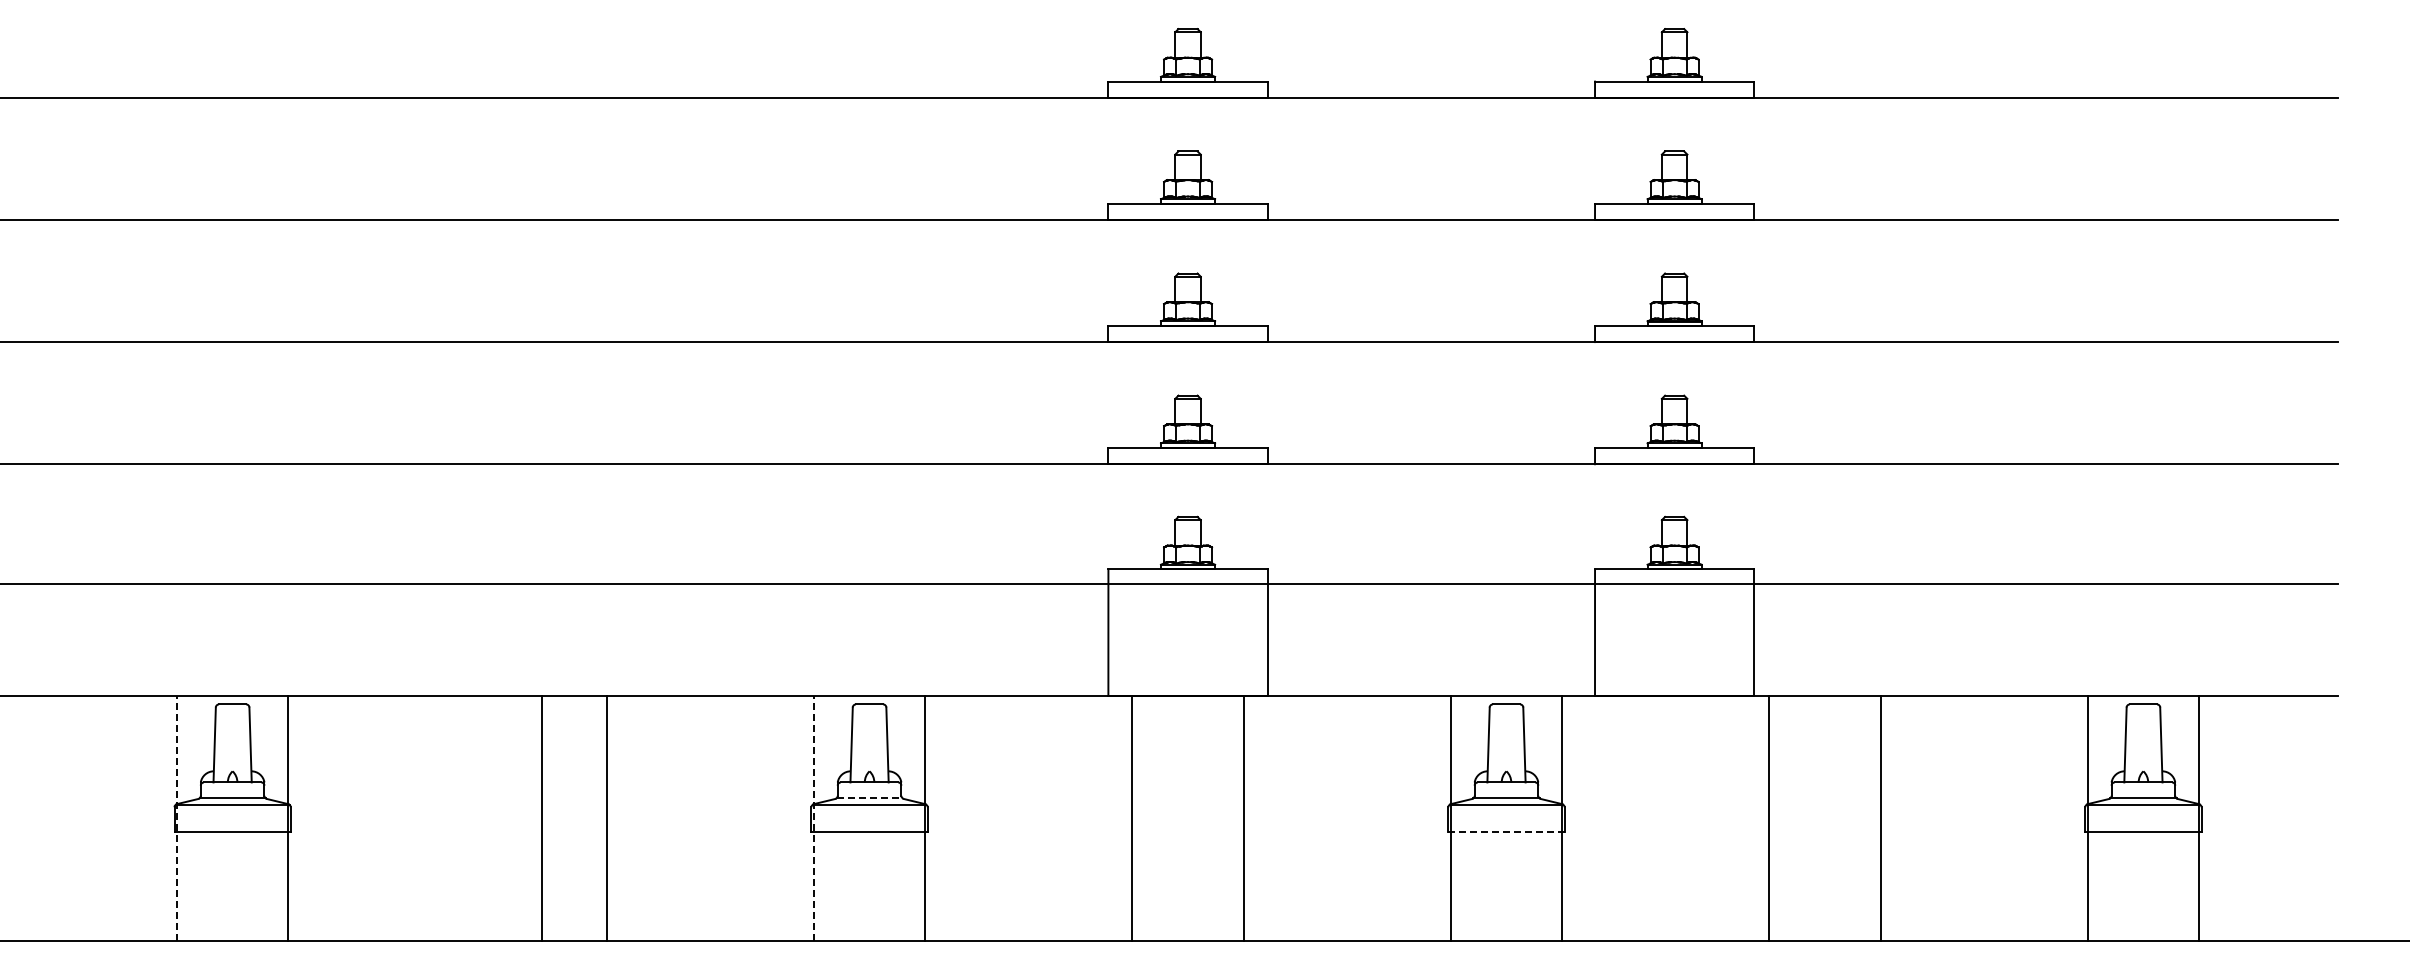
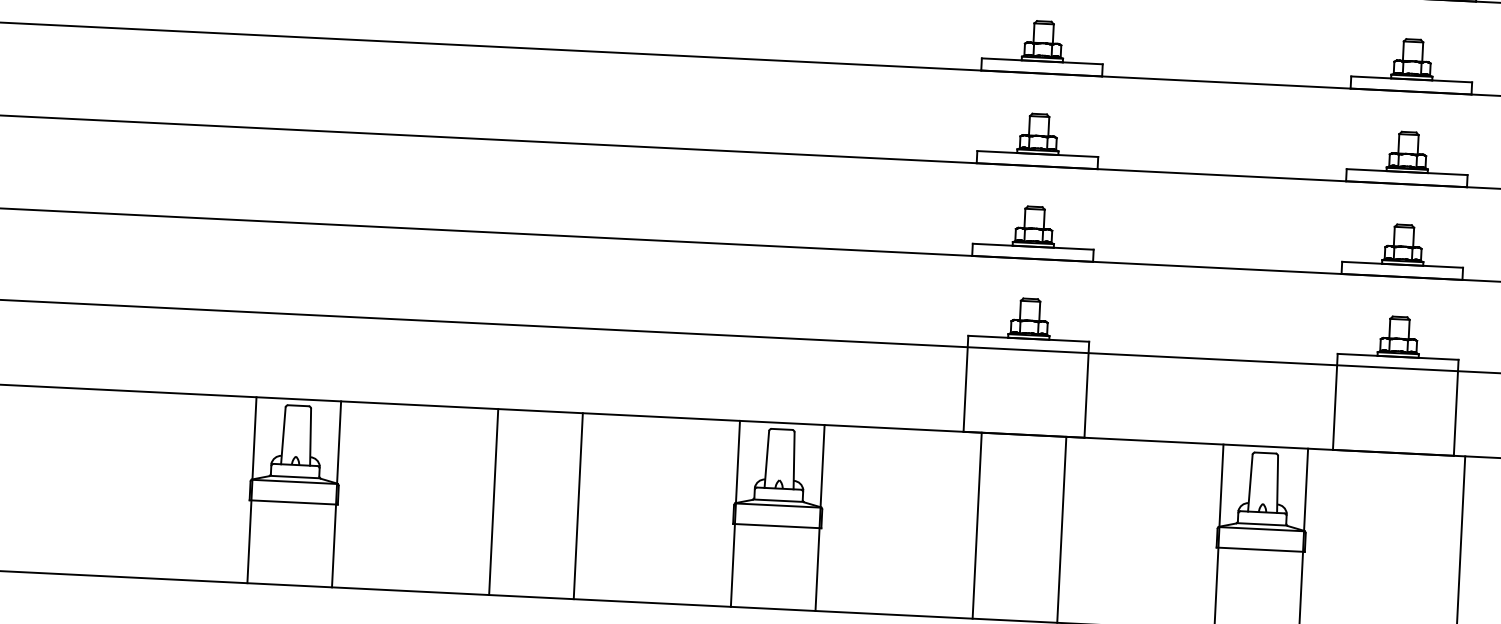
line: (870, 798) -> (779, 500), dashed -> solid
line: (176, 817) -> (251, 489), dashed -> solid
line: (542, 817) -> (493, 501), moved
line: (813, 817) -> (735, 513), dashed -> solid
line: (1506, 831) -> (1260, 549), dashed -> solid

